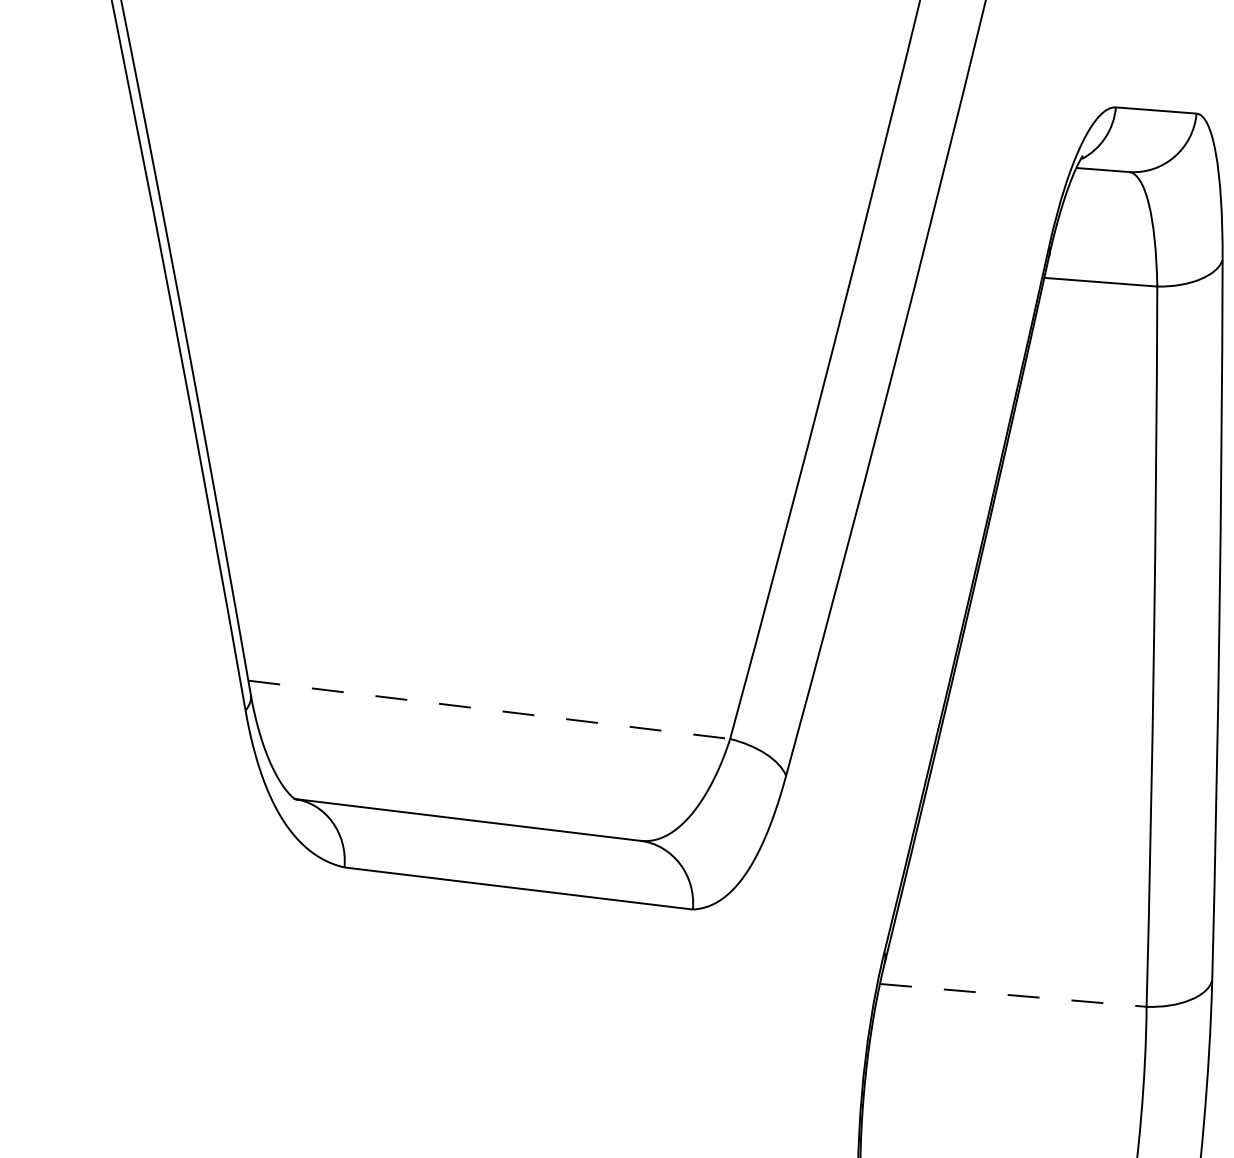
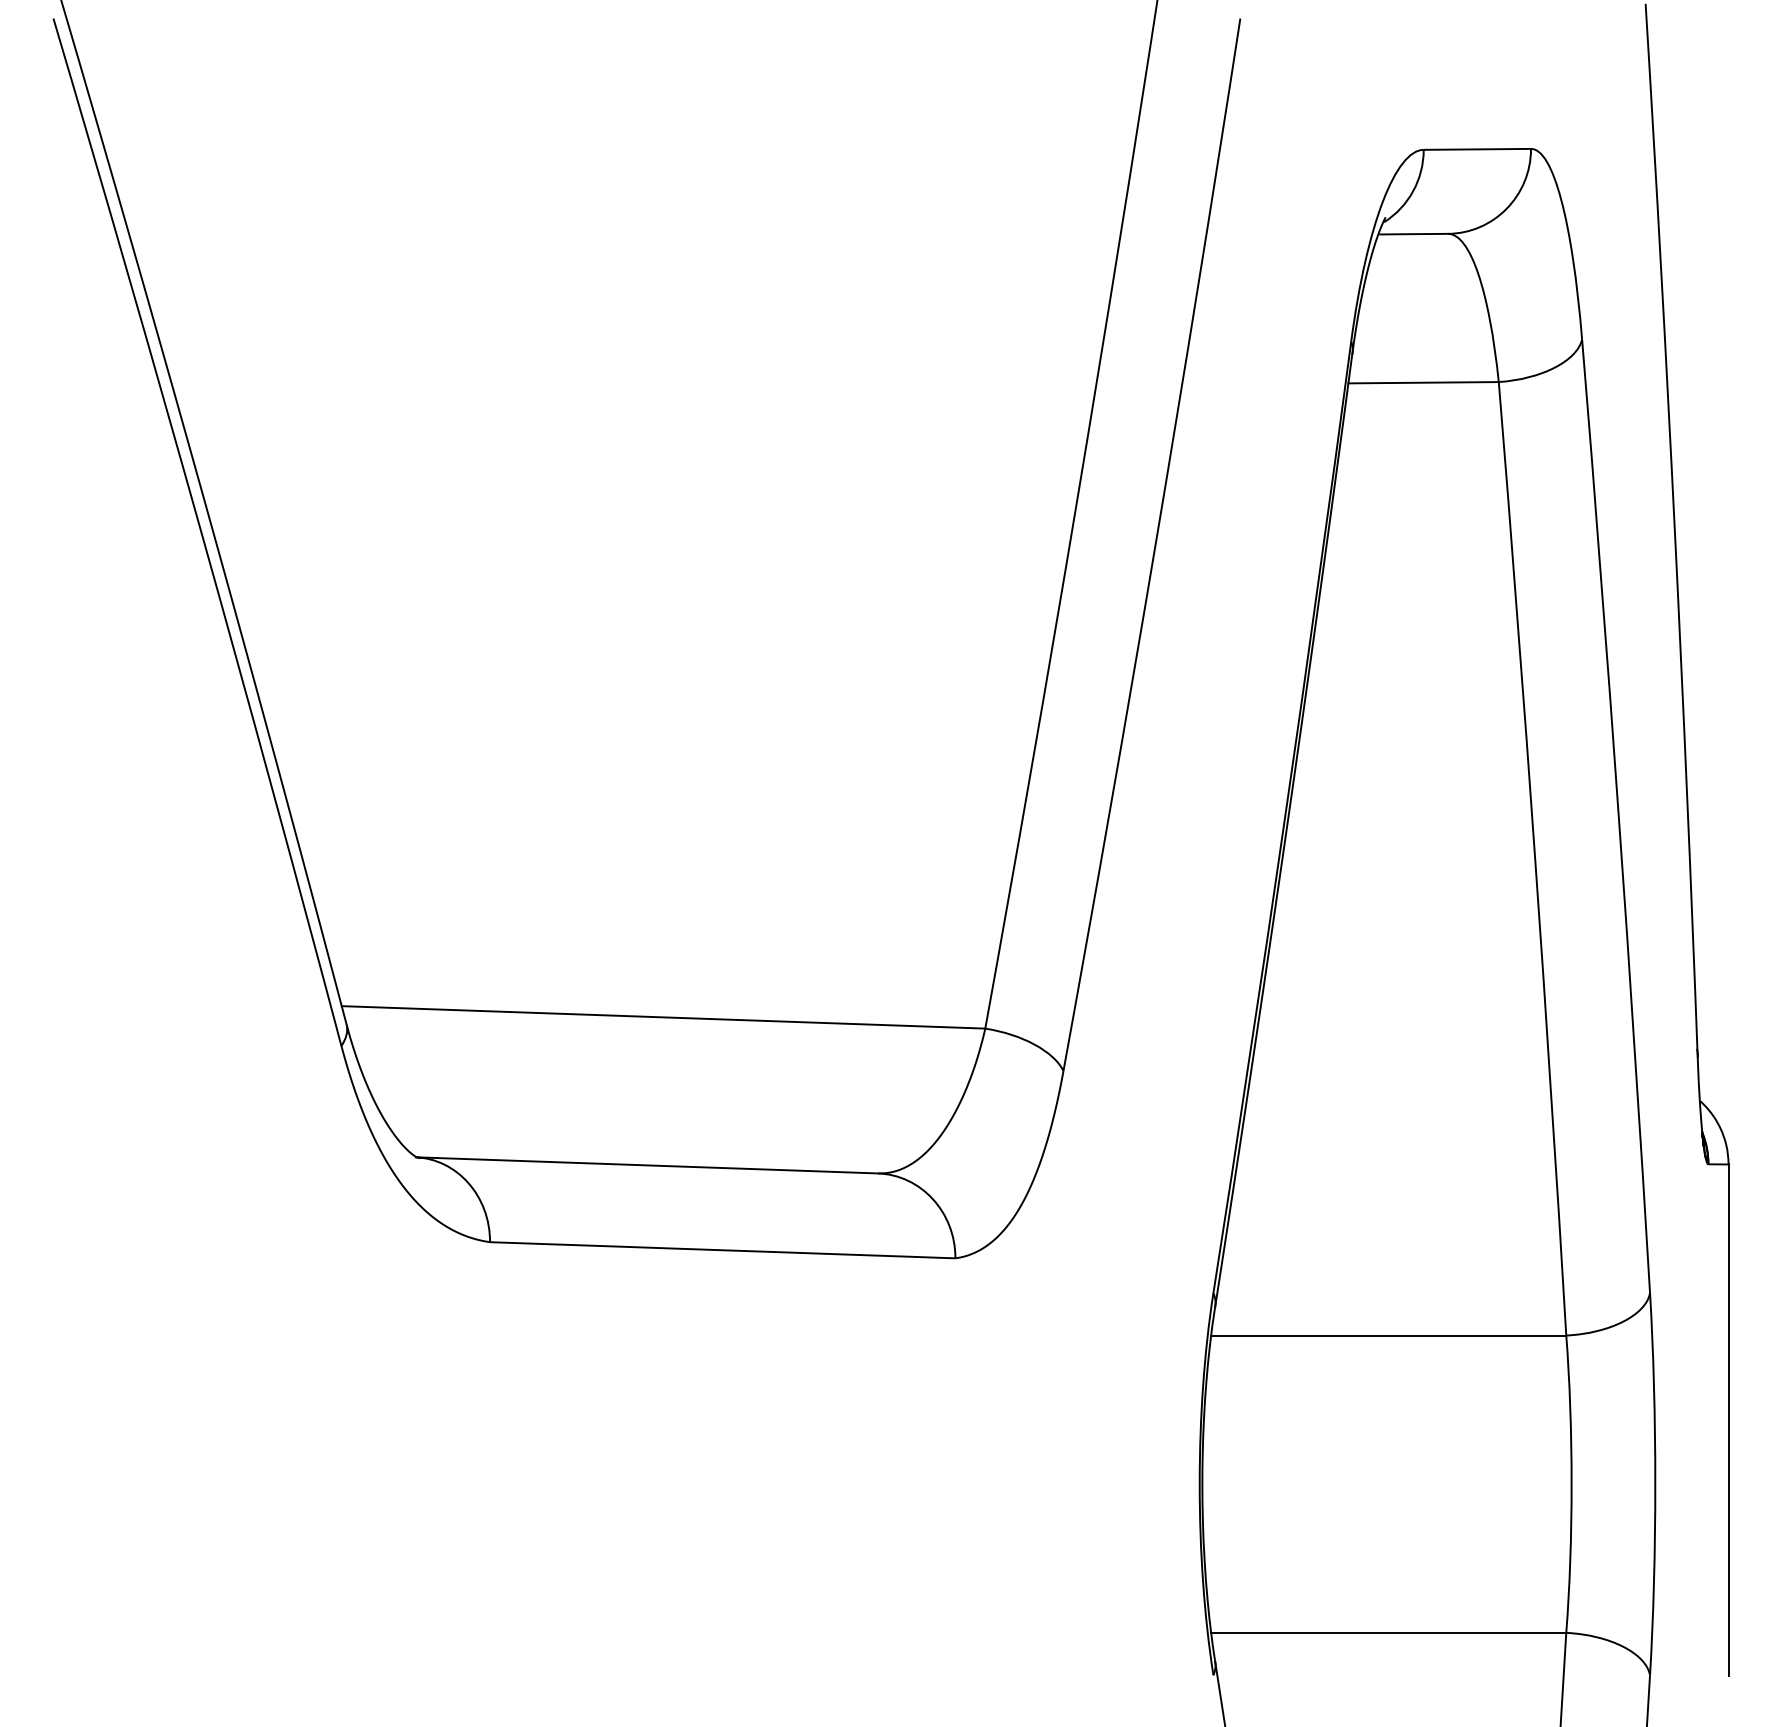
line: (489, 709) -> (663, 1017), dashed -> solid
line: (1013, 995) -> (1388, 1335), dashed -> solid

